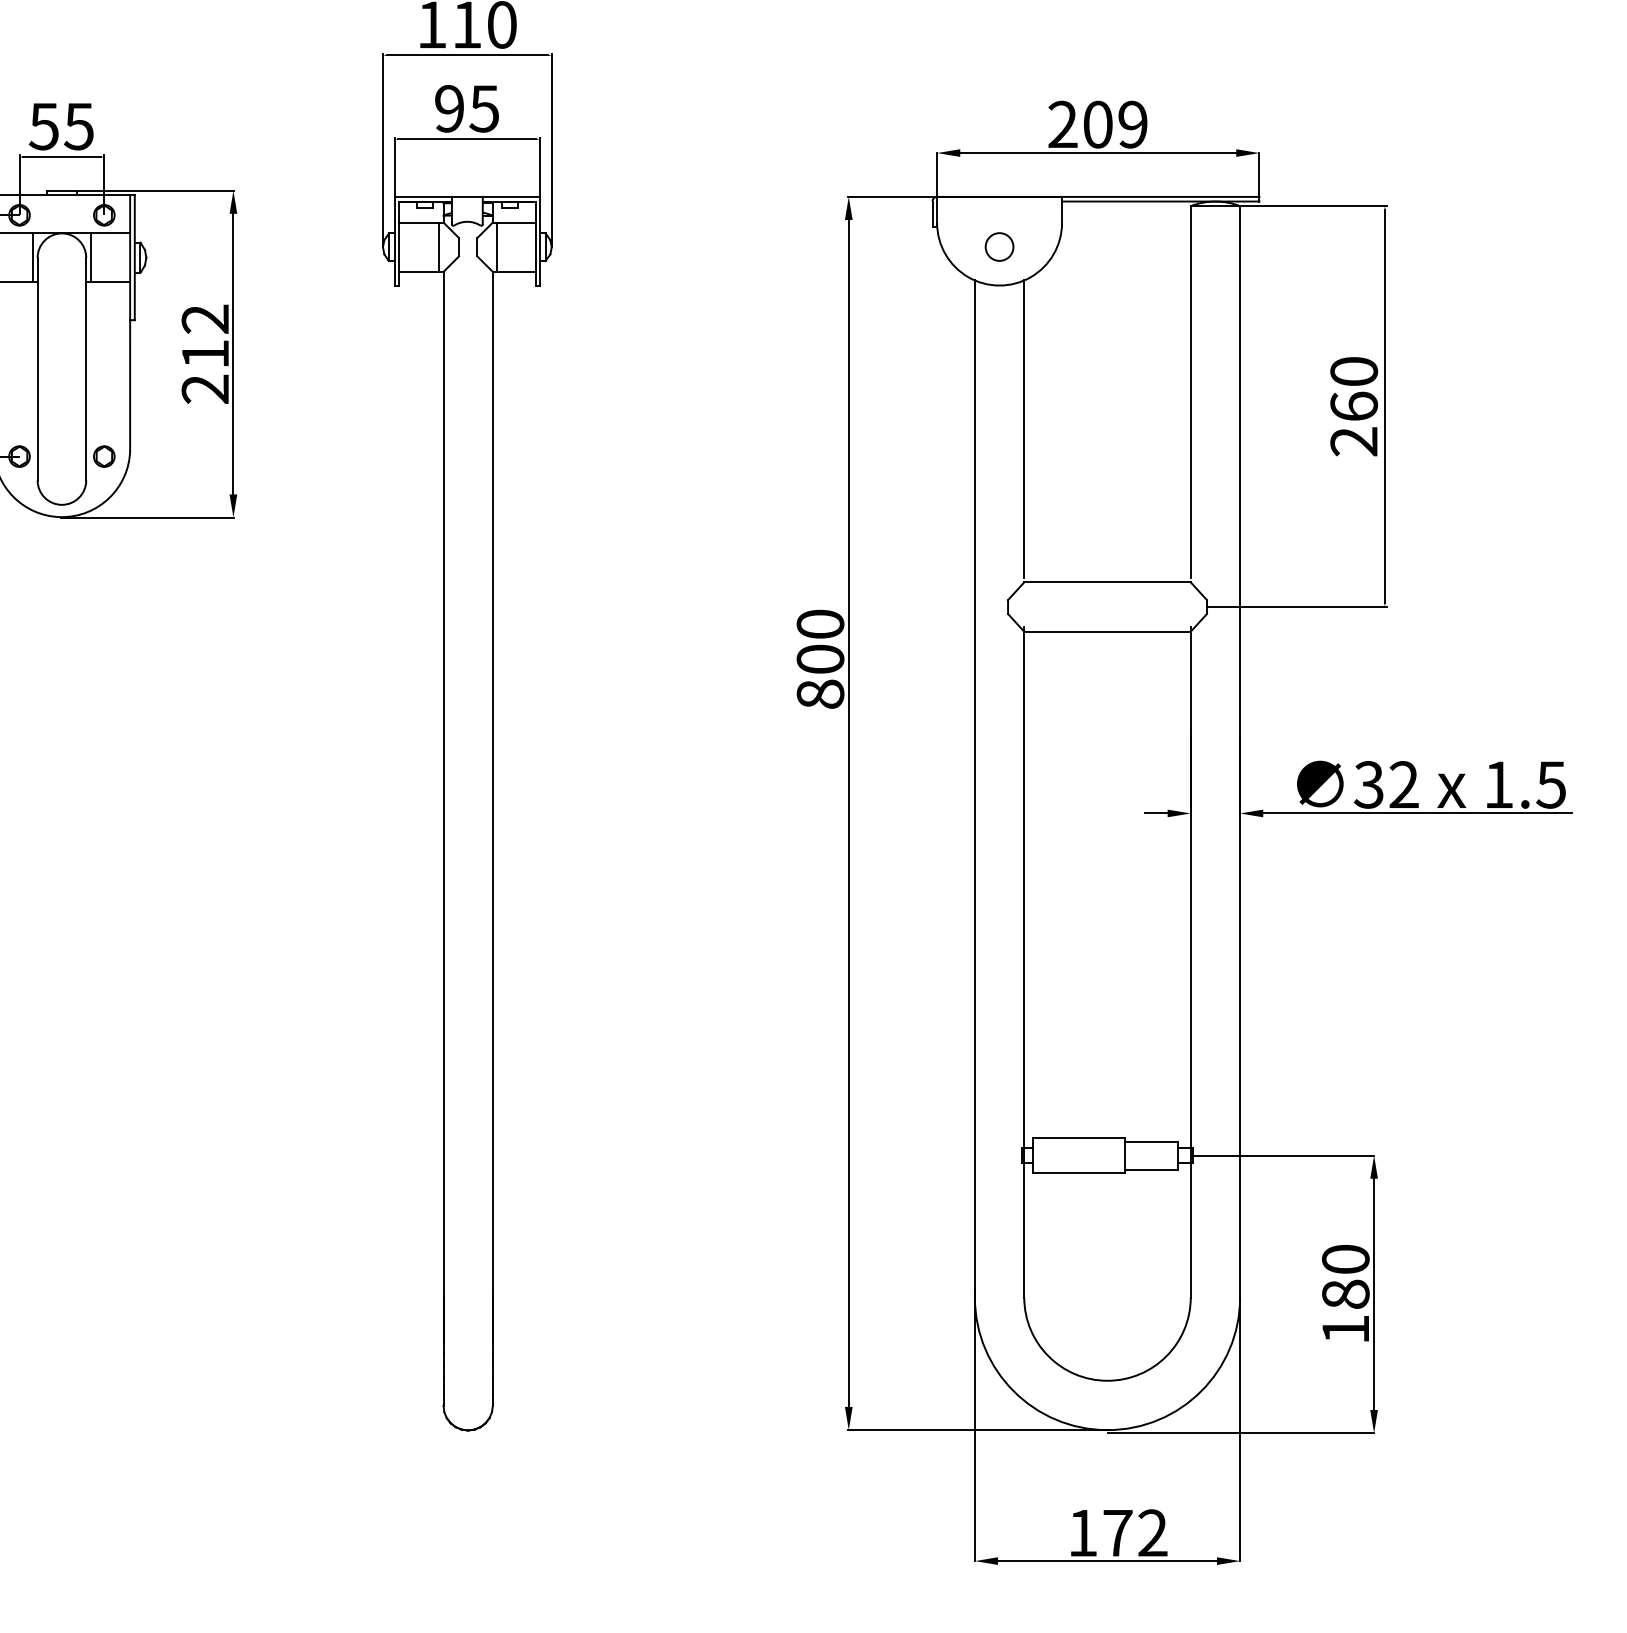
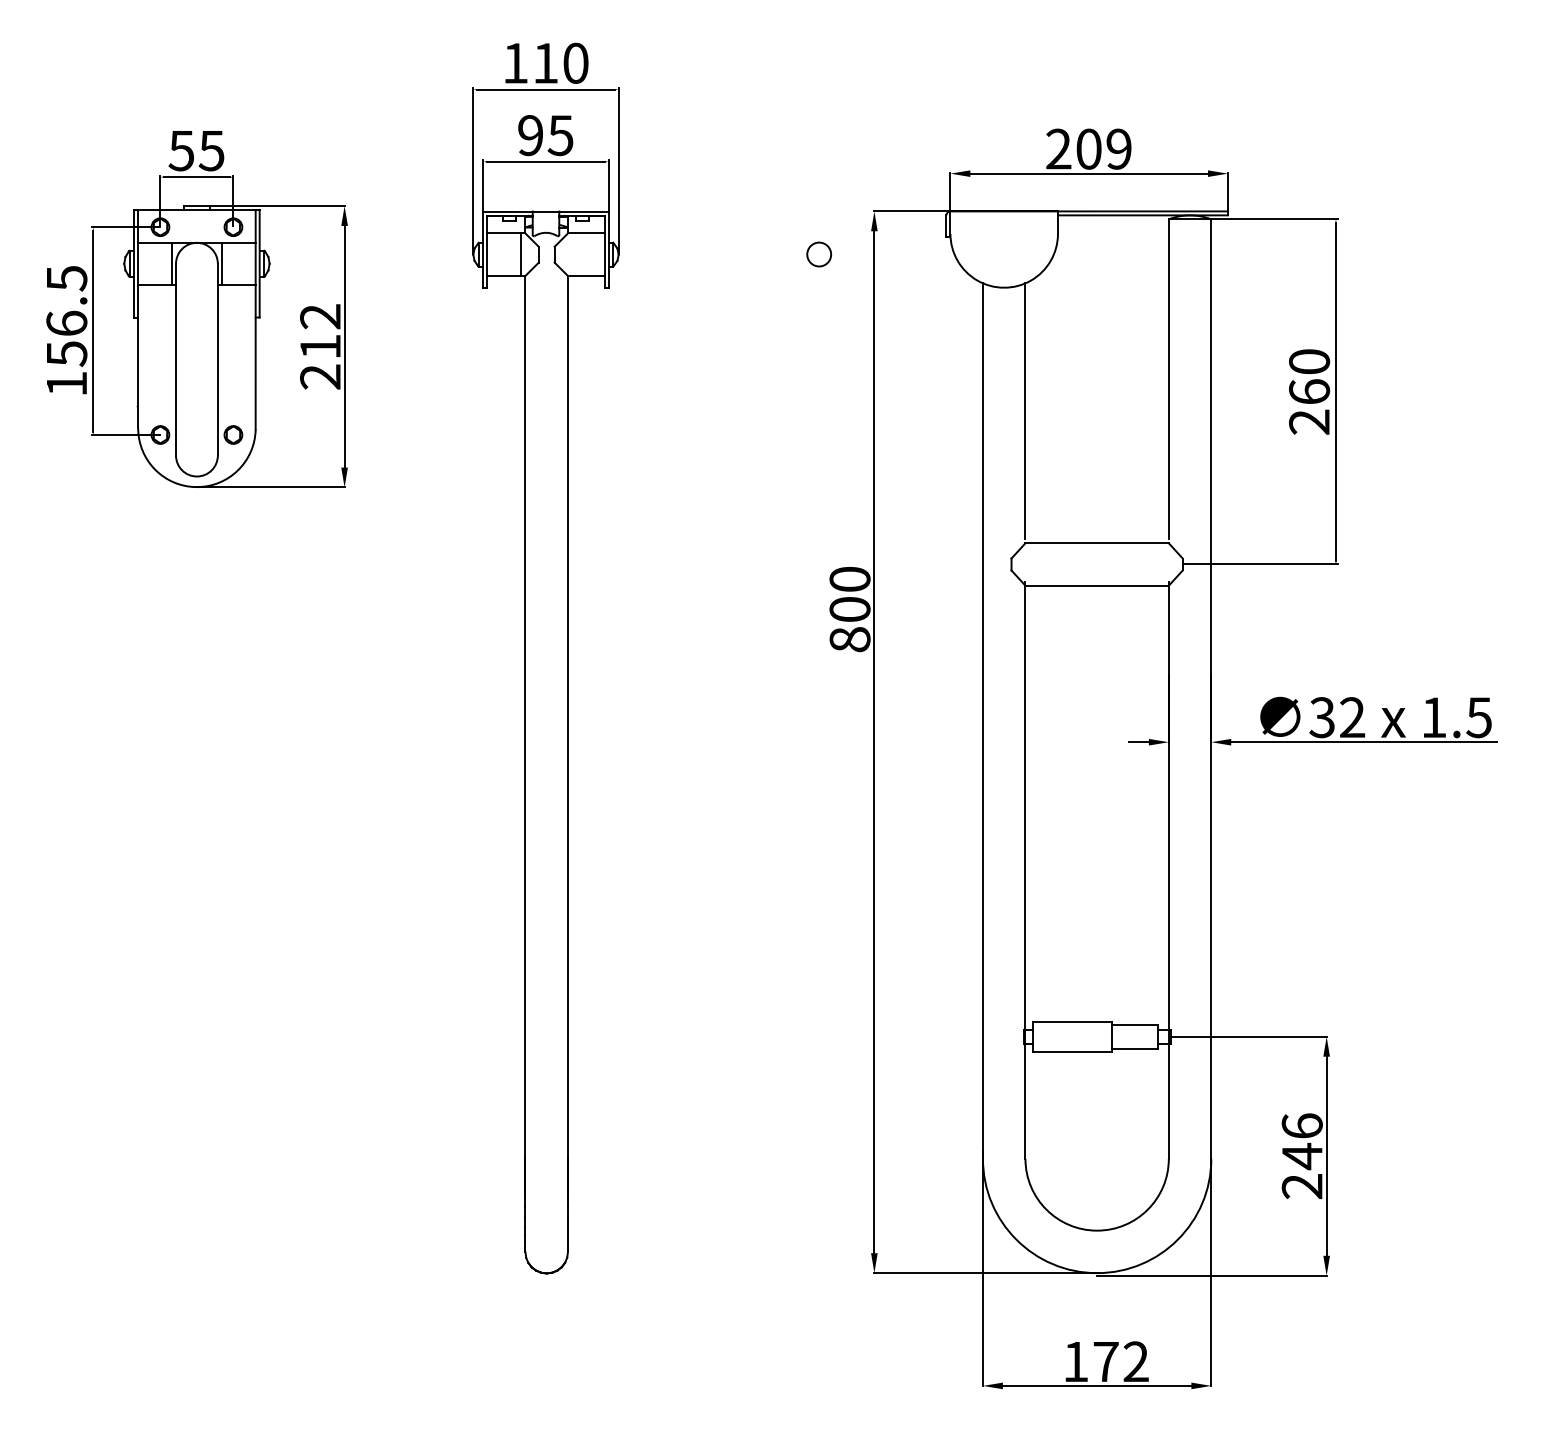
line: (496, 246) -> (571, 254), removed
circle: (998, 246) -> (818, 254), moved
text: (1344, 1294) -> (1301, 1156), 180 -> 246

